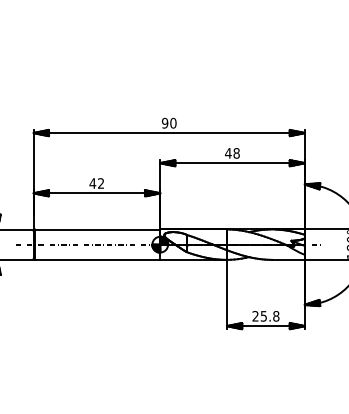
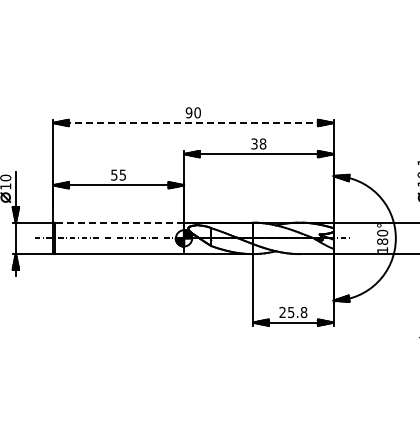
line: (169, 132) -> (193, 122), solid -> dashed
text: (228, 152) -> (254, 143), 48 -> 38
text: (95, 182) -> (117, 174), 42 -> 55
line: (97, 229) -> (119, 222), solid -> dashed

